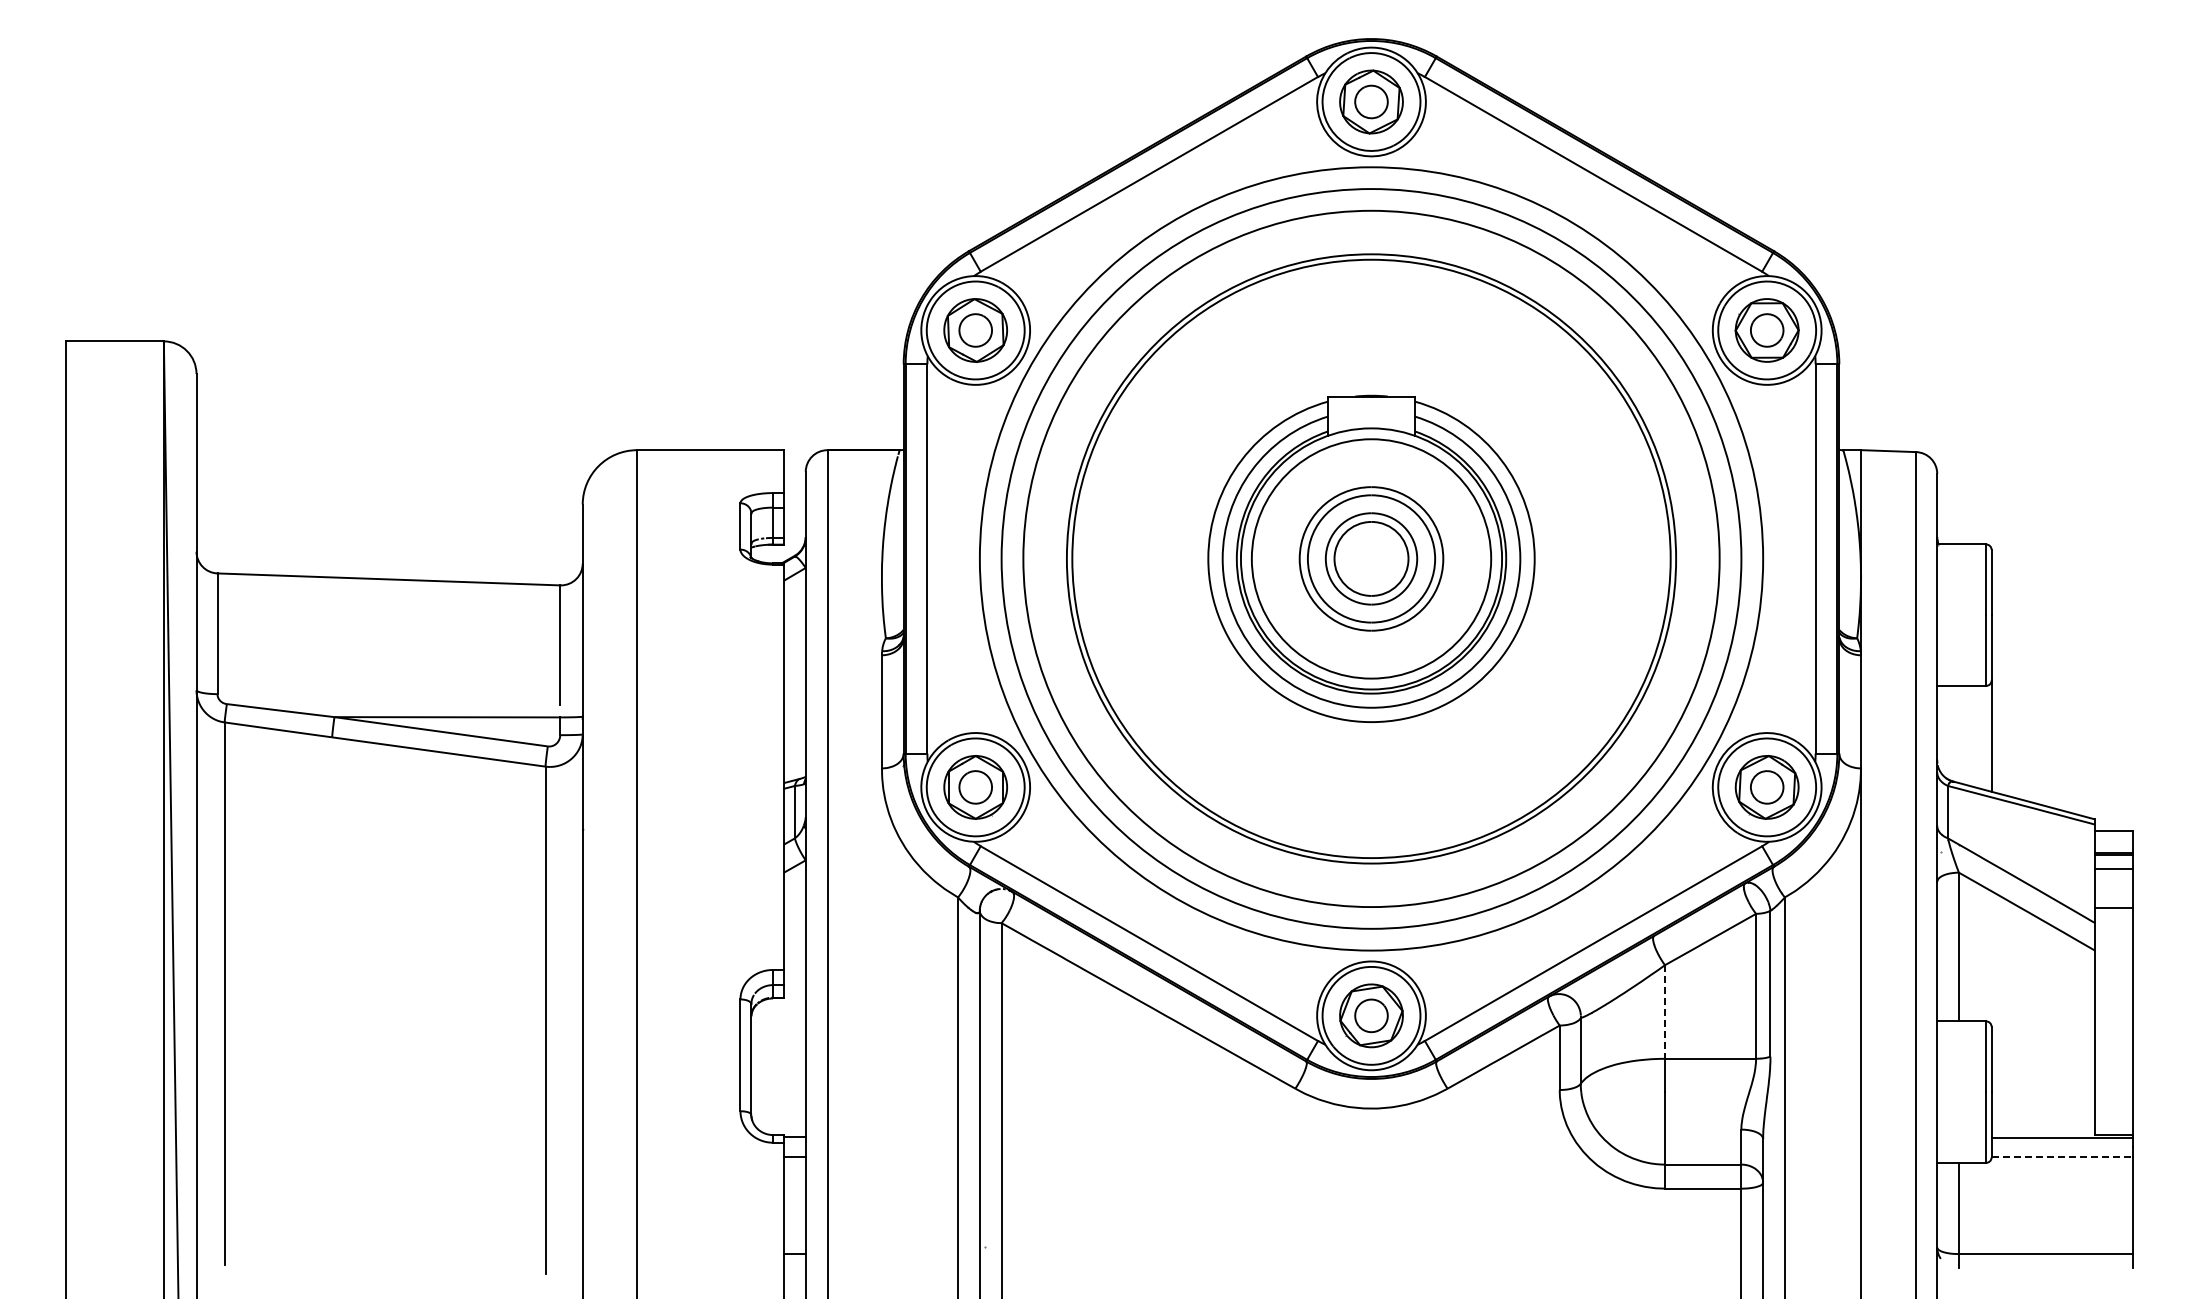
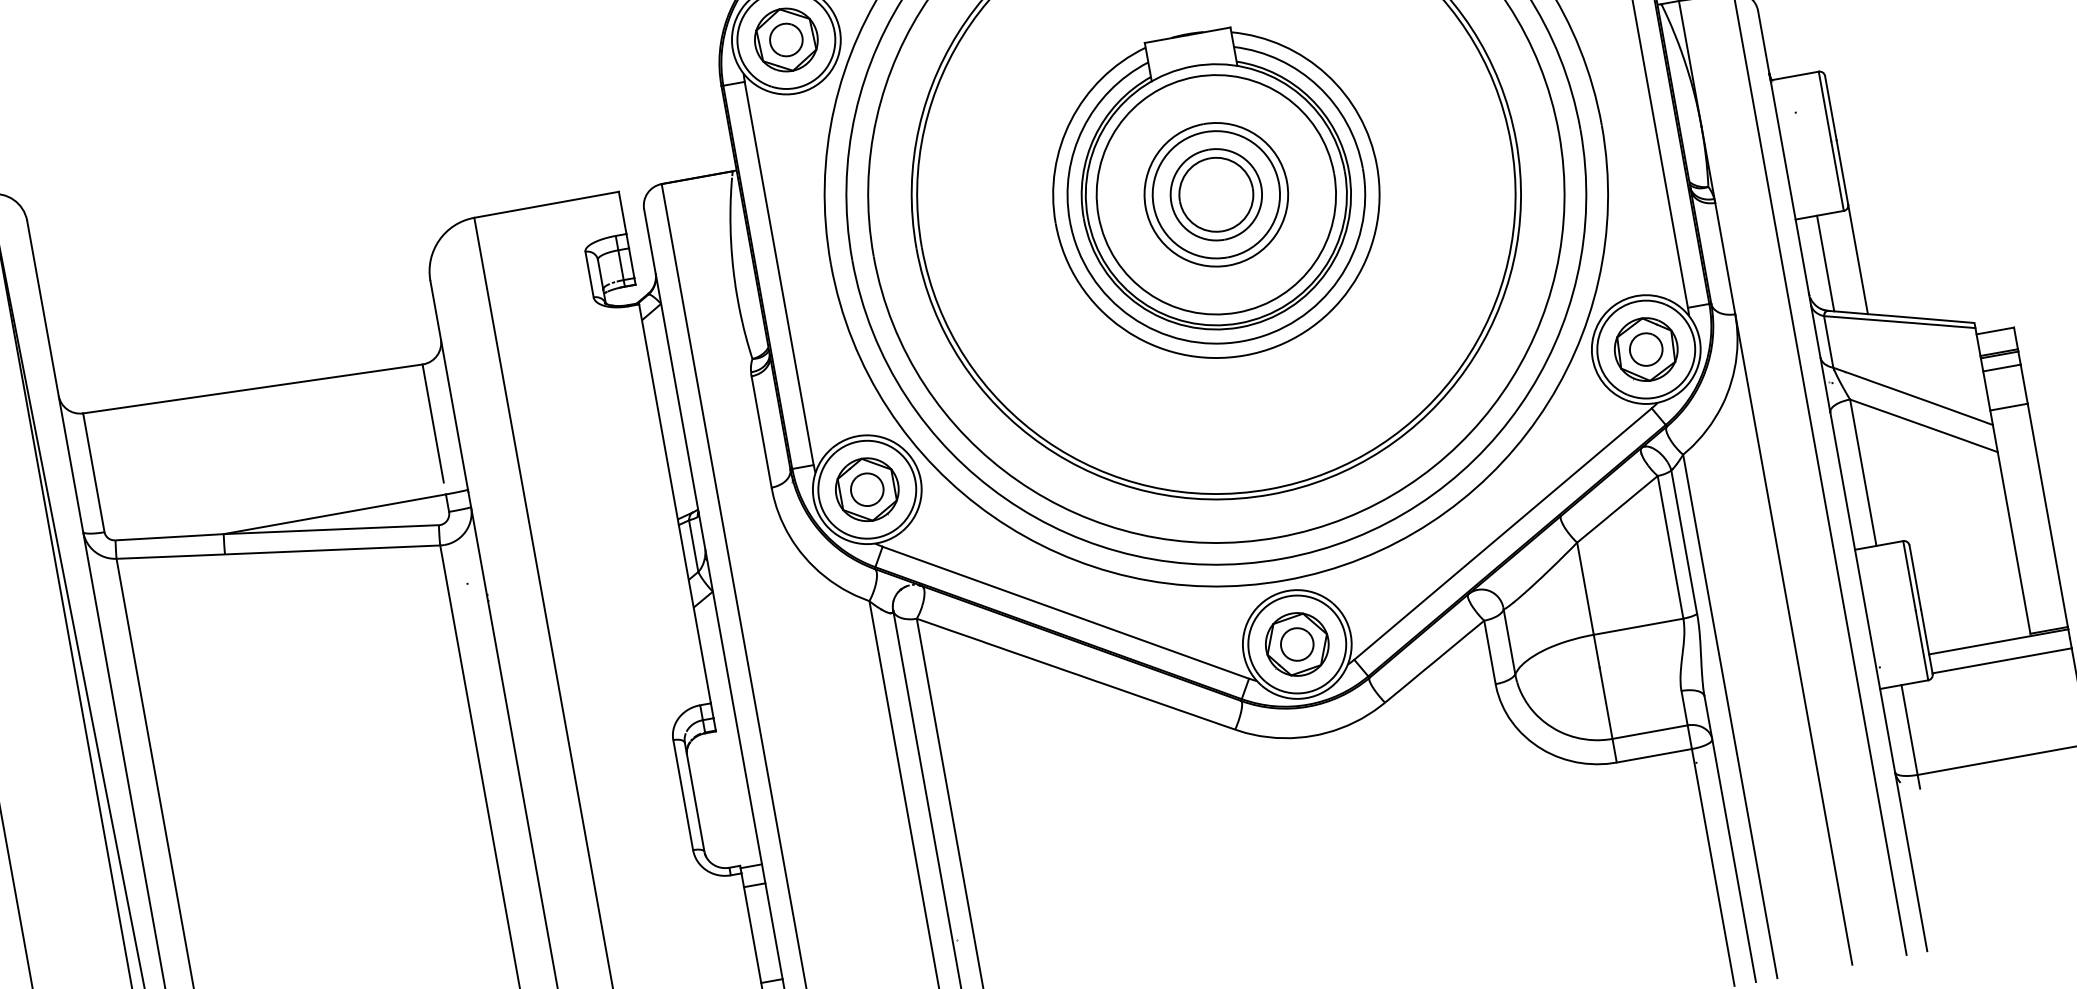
line: (1958, 734) -> (1825, 263), added
line: (1665, 1012) -> (1586, 589), dashed -> solid
line: (2062, 1156) -> (2002, 660), dashed -> solid

